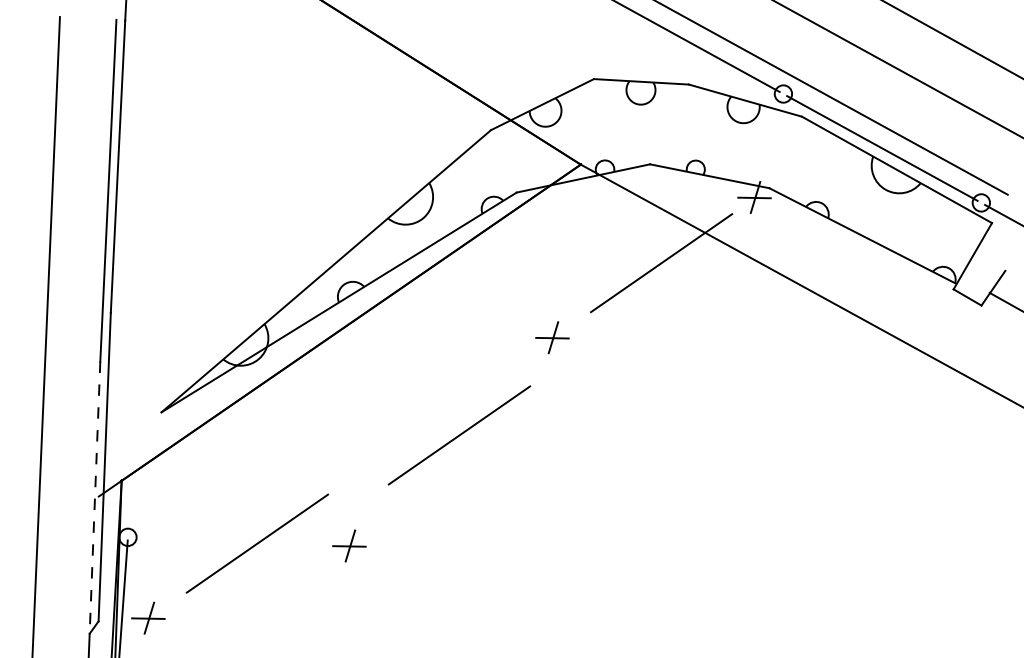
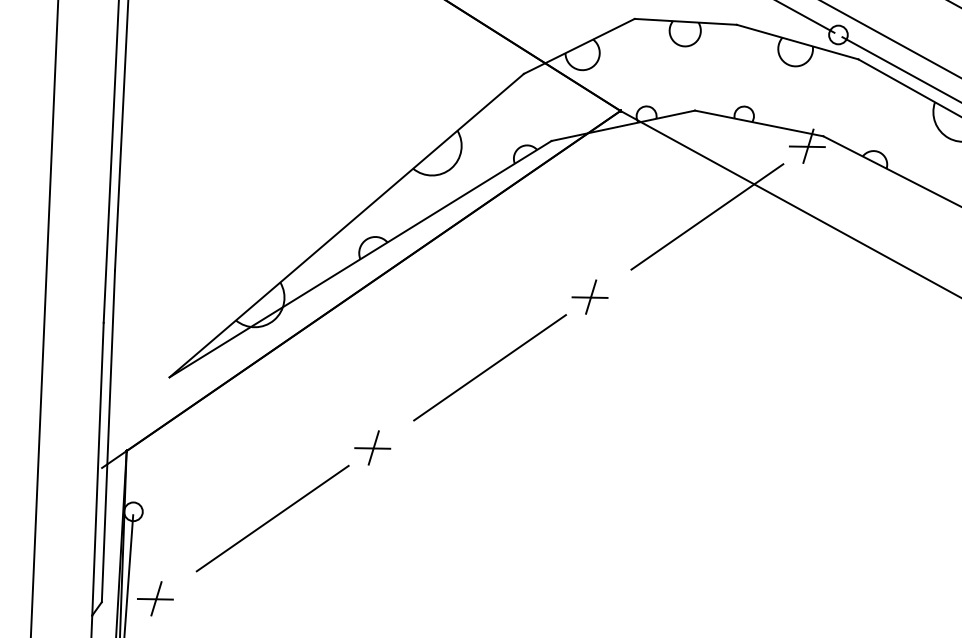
line: (459, 435) -> (490, 367), moved
line: (94, 498) -> (97, 470), dashed -> solid
part: (349, 545) -> (372, 447), moved

